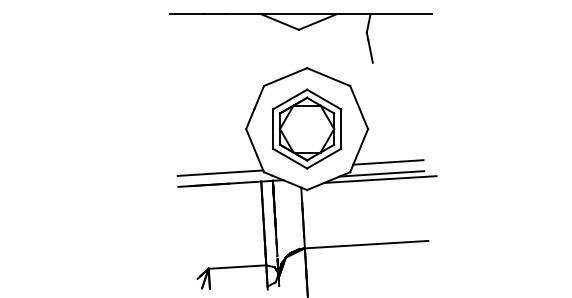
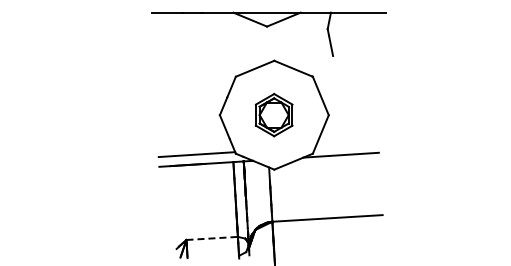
part: (306, 128) -> (273, 114), size x0.6
line: (387, 161) -> (346, 144), removed
line: (380, 179) -> (339, 160), removed
line: (237, 267) -> (212, 238), solid -> dashed

